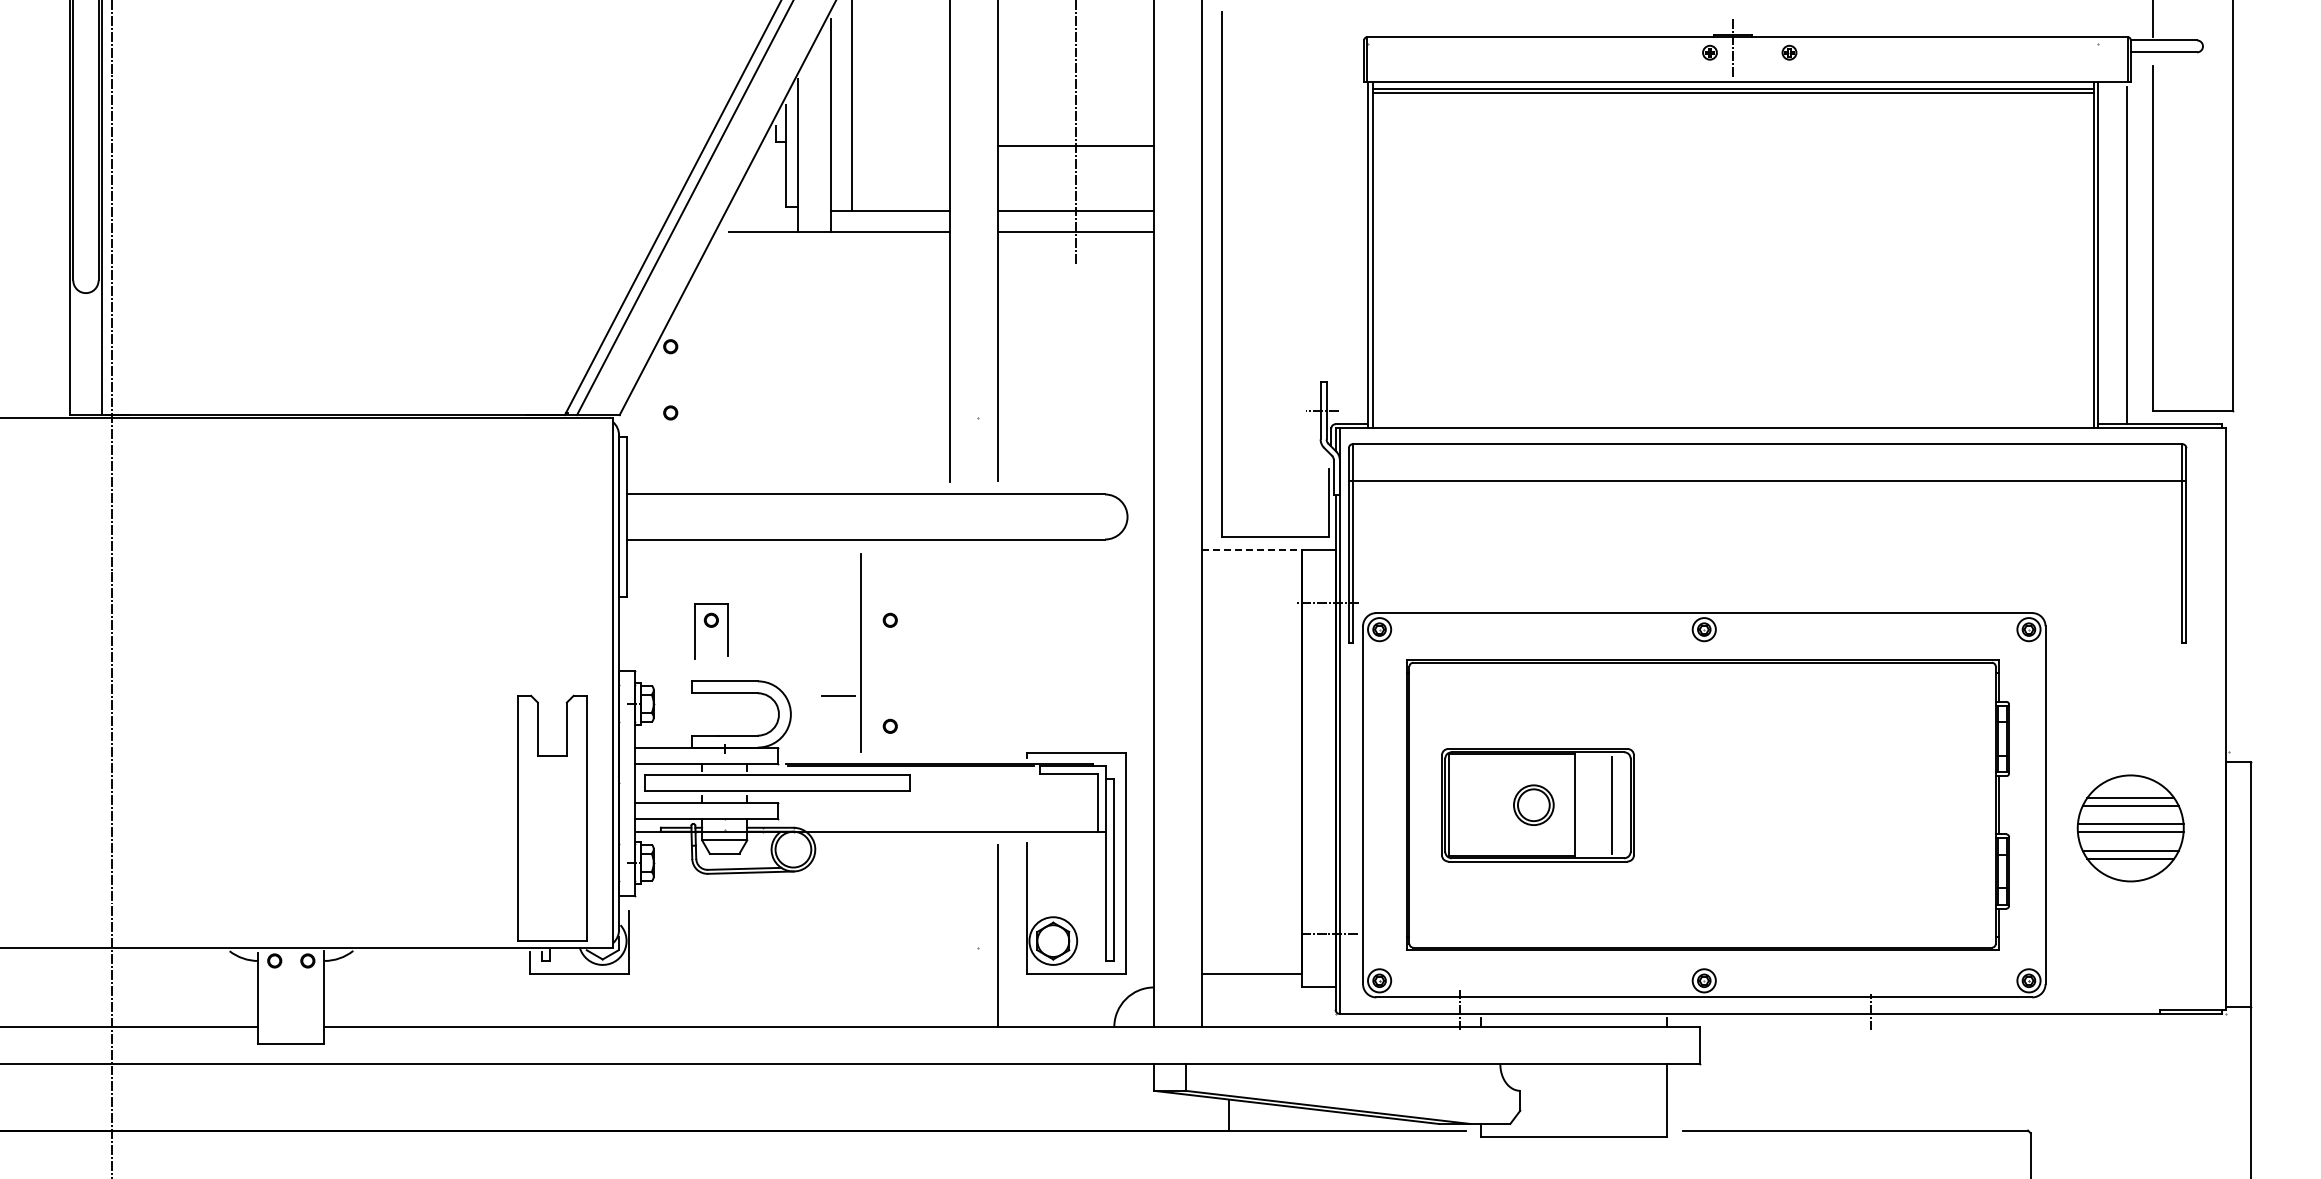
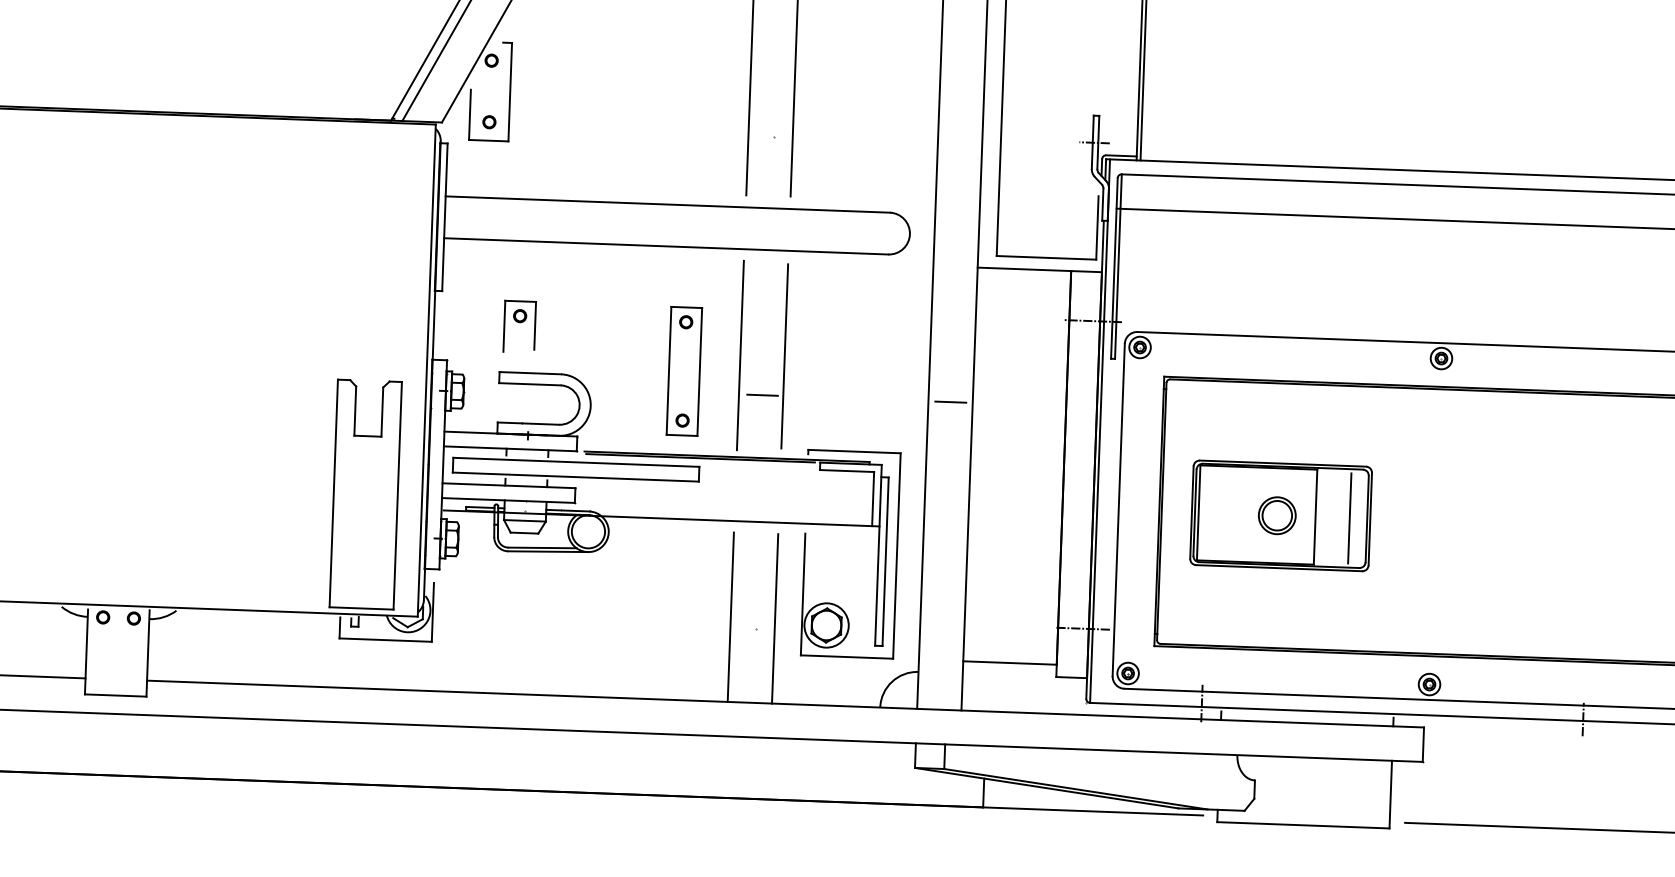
part: (650, 379) -> (471, 90), added
line: (1252, 550) -> (1024, 269), dashed -> solid
part: (860, 652) -> (784, 355), moved
line: (949, 654) -> (739, 355), added
part: (890, 672) -> (684, 370), added
line: (1177, 695) -> (950, 401), added
line: (949, 935) -> (730, 616), added

